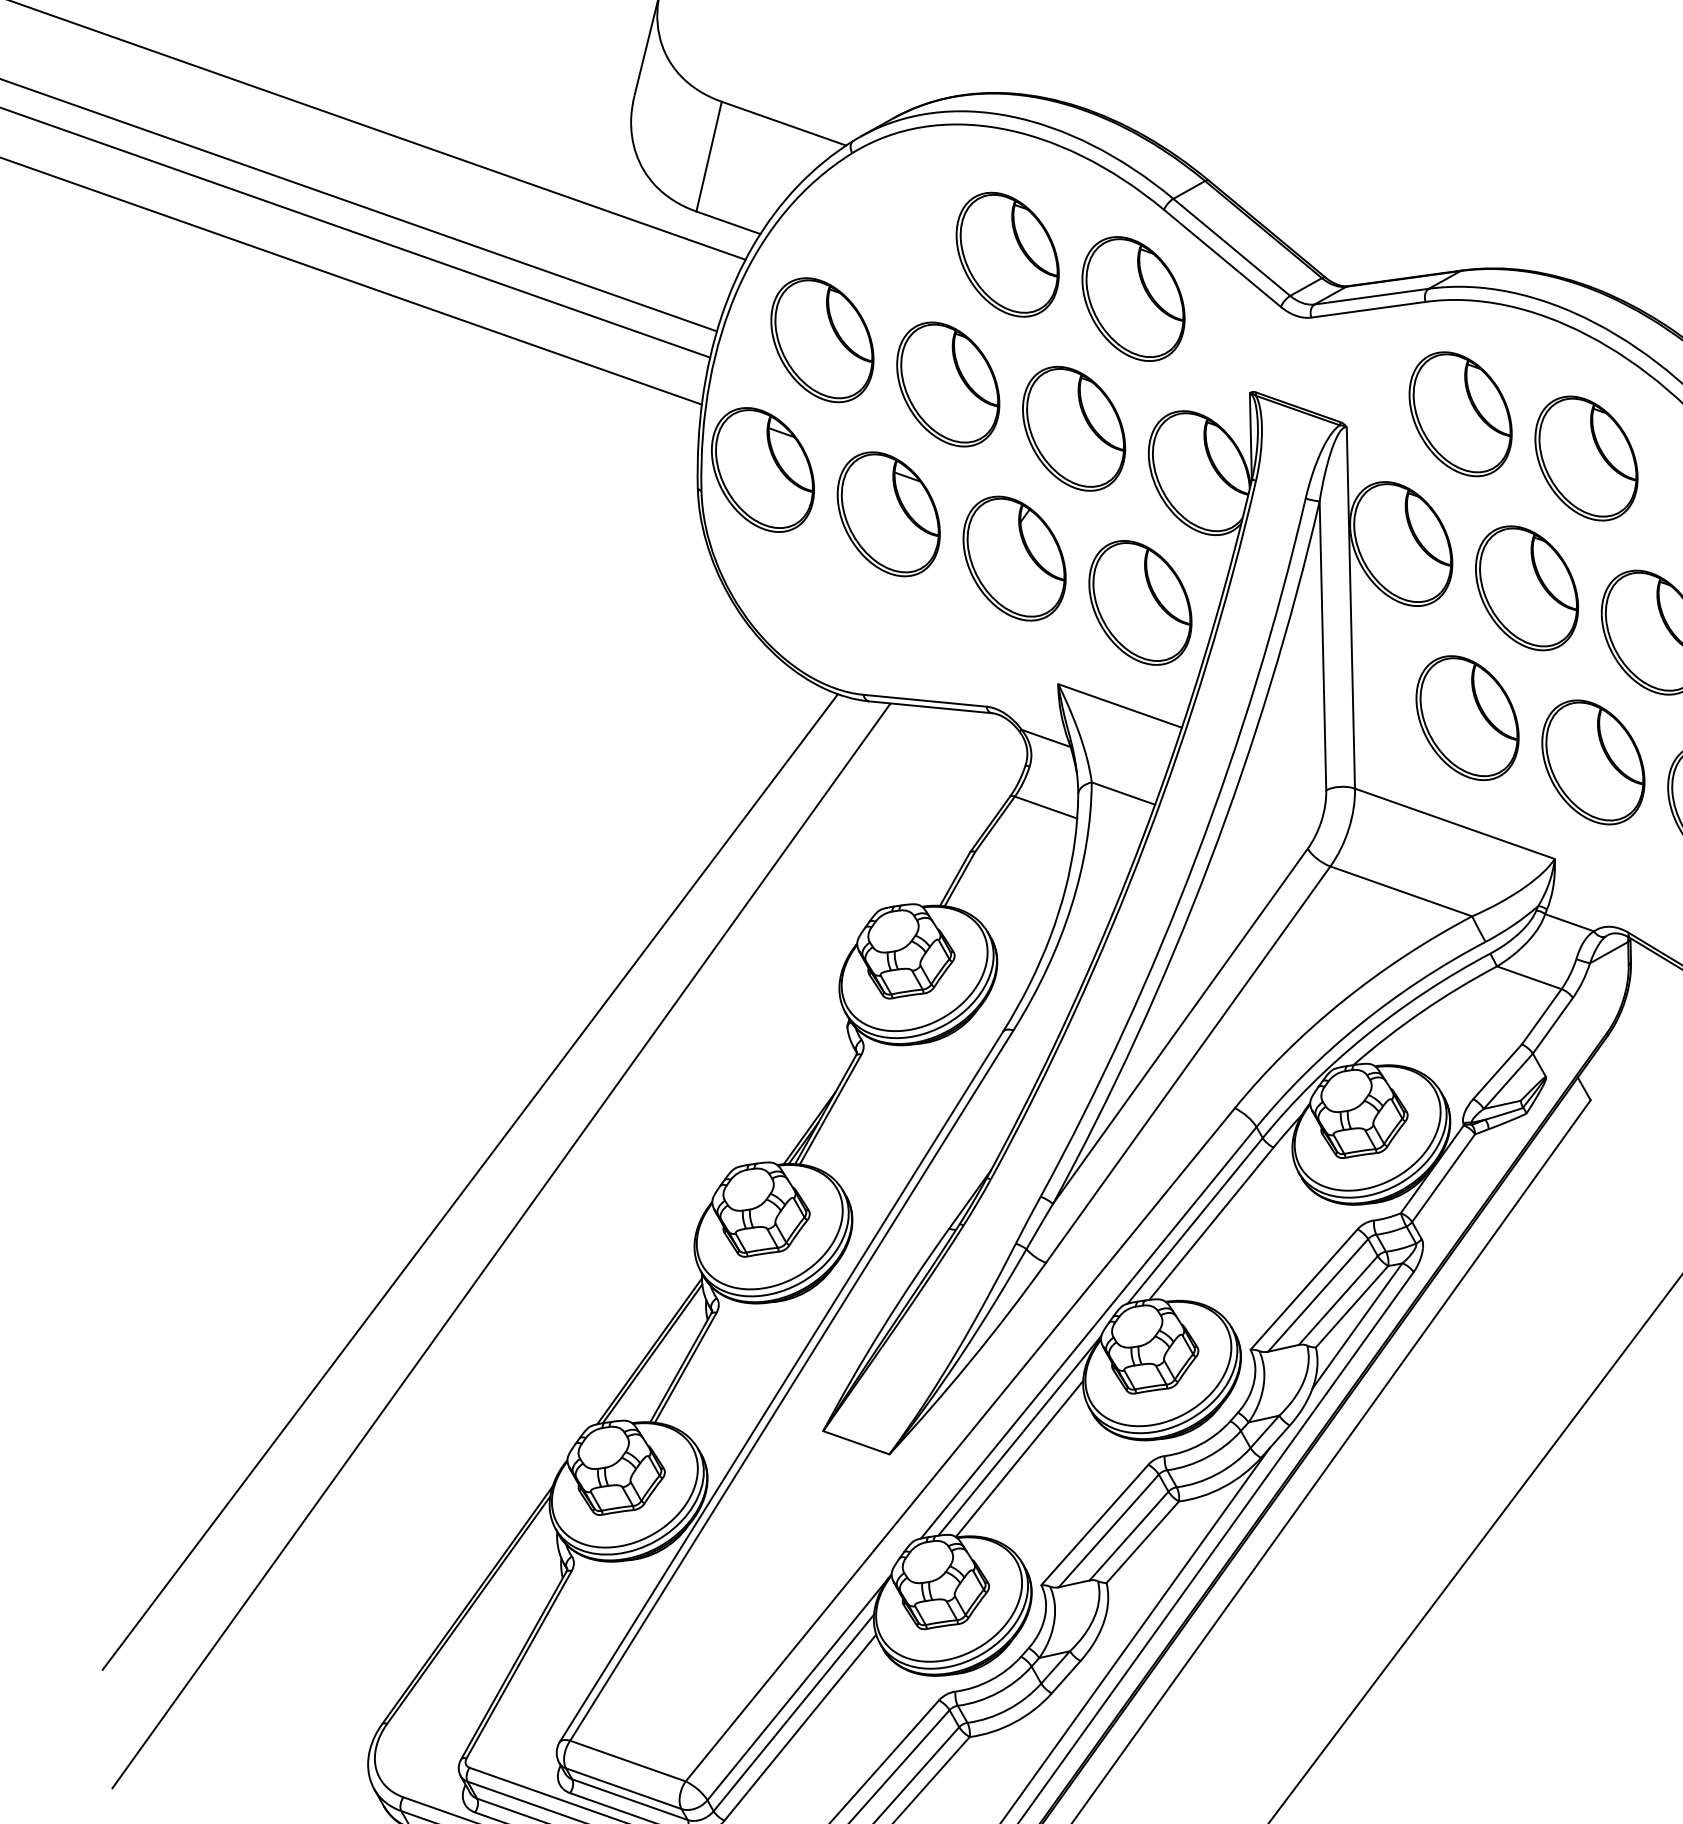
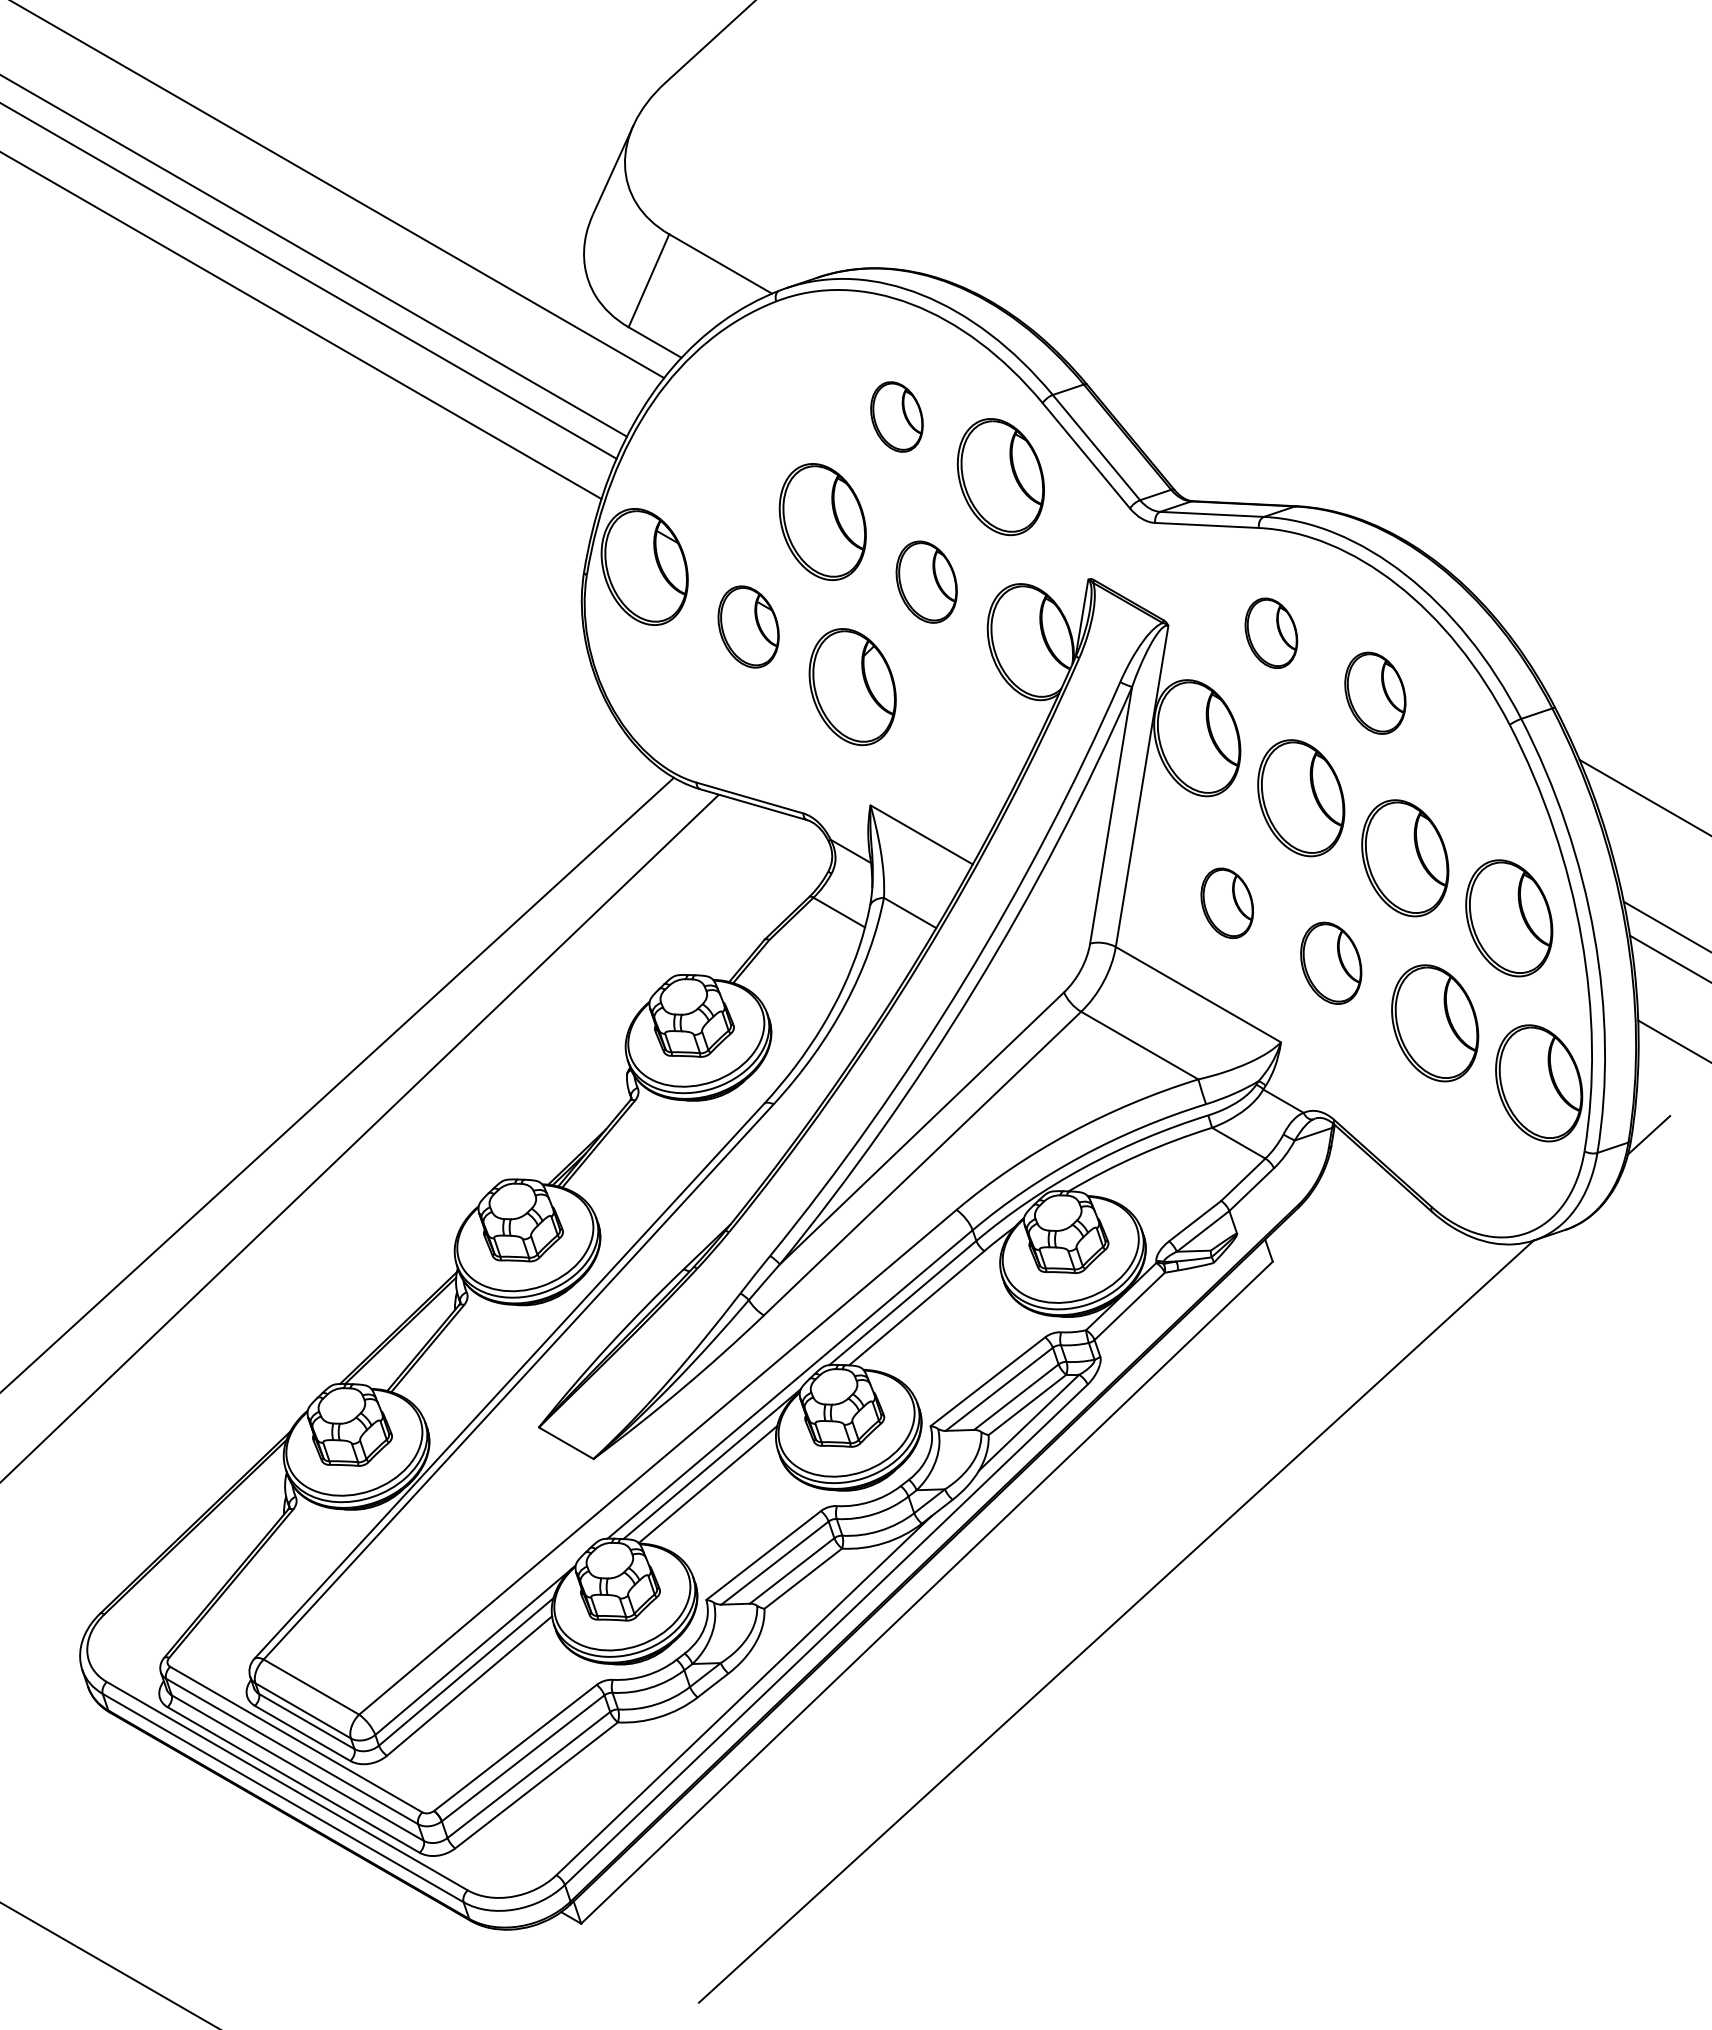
part: (1007, 254) -> (896, 416), size x0.6
part: (821, 339) -> (718, 461), removed
part: (1460, 414) -> (1271, 633), size x0.6
part: (1073, 429) -> (926, 582), size x0.7
part: (1586, 458) -> (1375, 693), size x0.7
part: (888, 513) -> (748, 626), size x0.7
part: (1140, 603) -> (956, 747), removed
part: (1468, 718) -> (1227, 903), size x0.6
part: (1593, 762) -> (1331, 963), size x0.7

